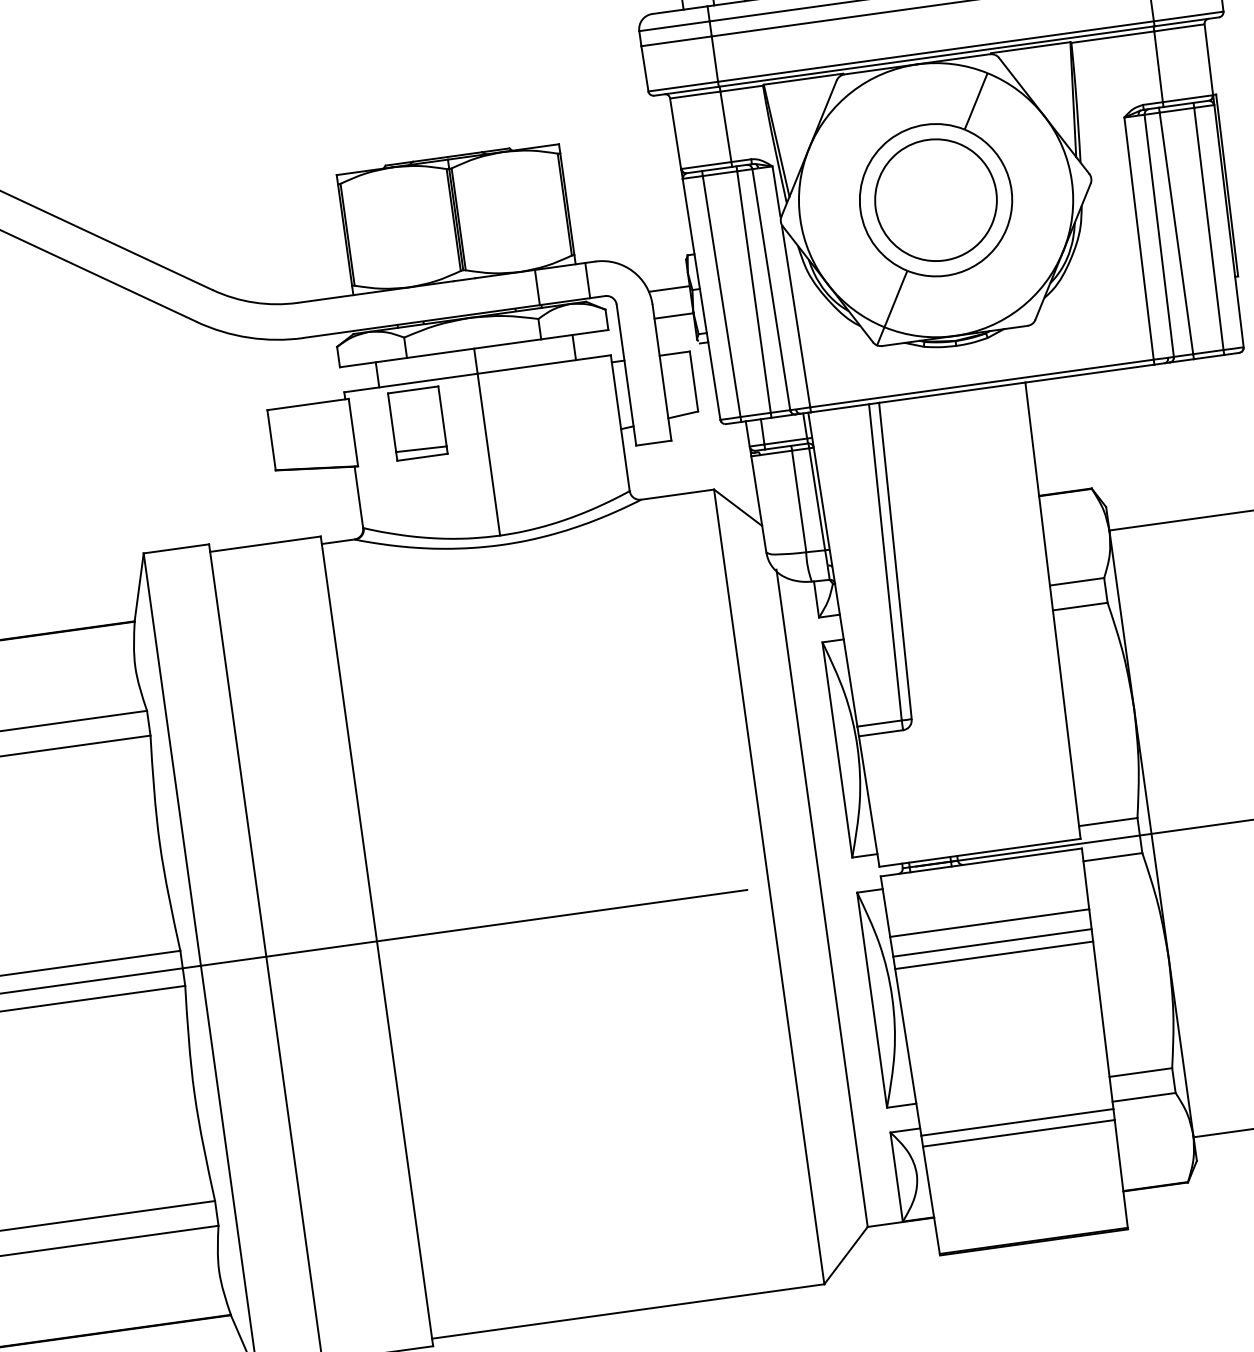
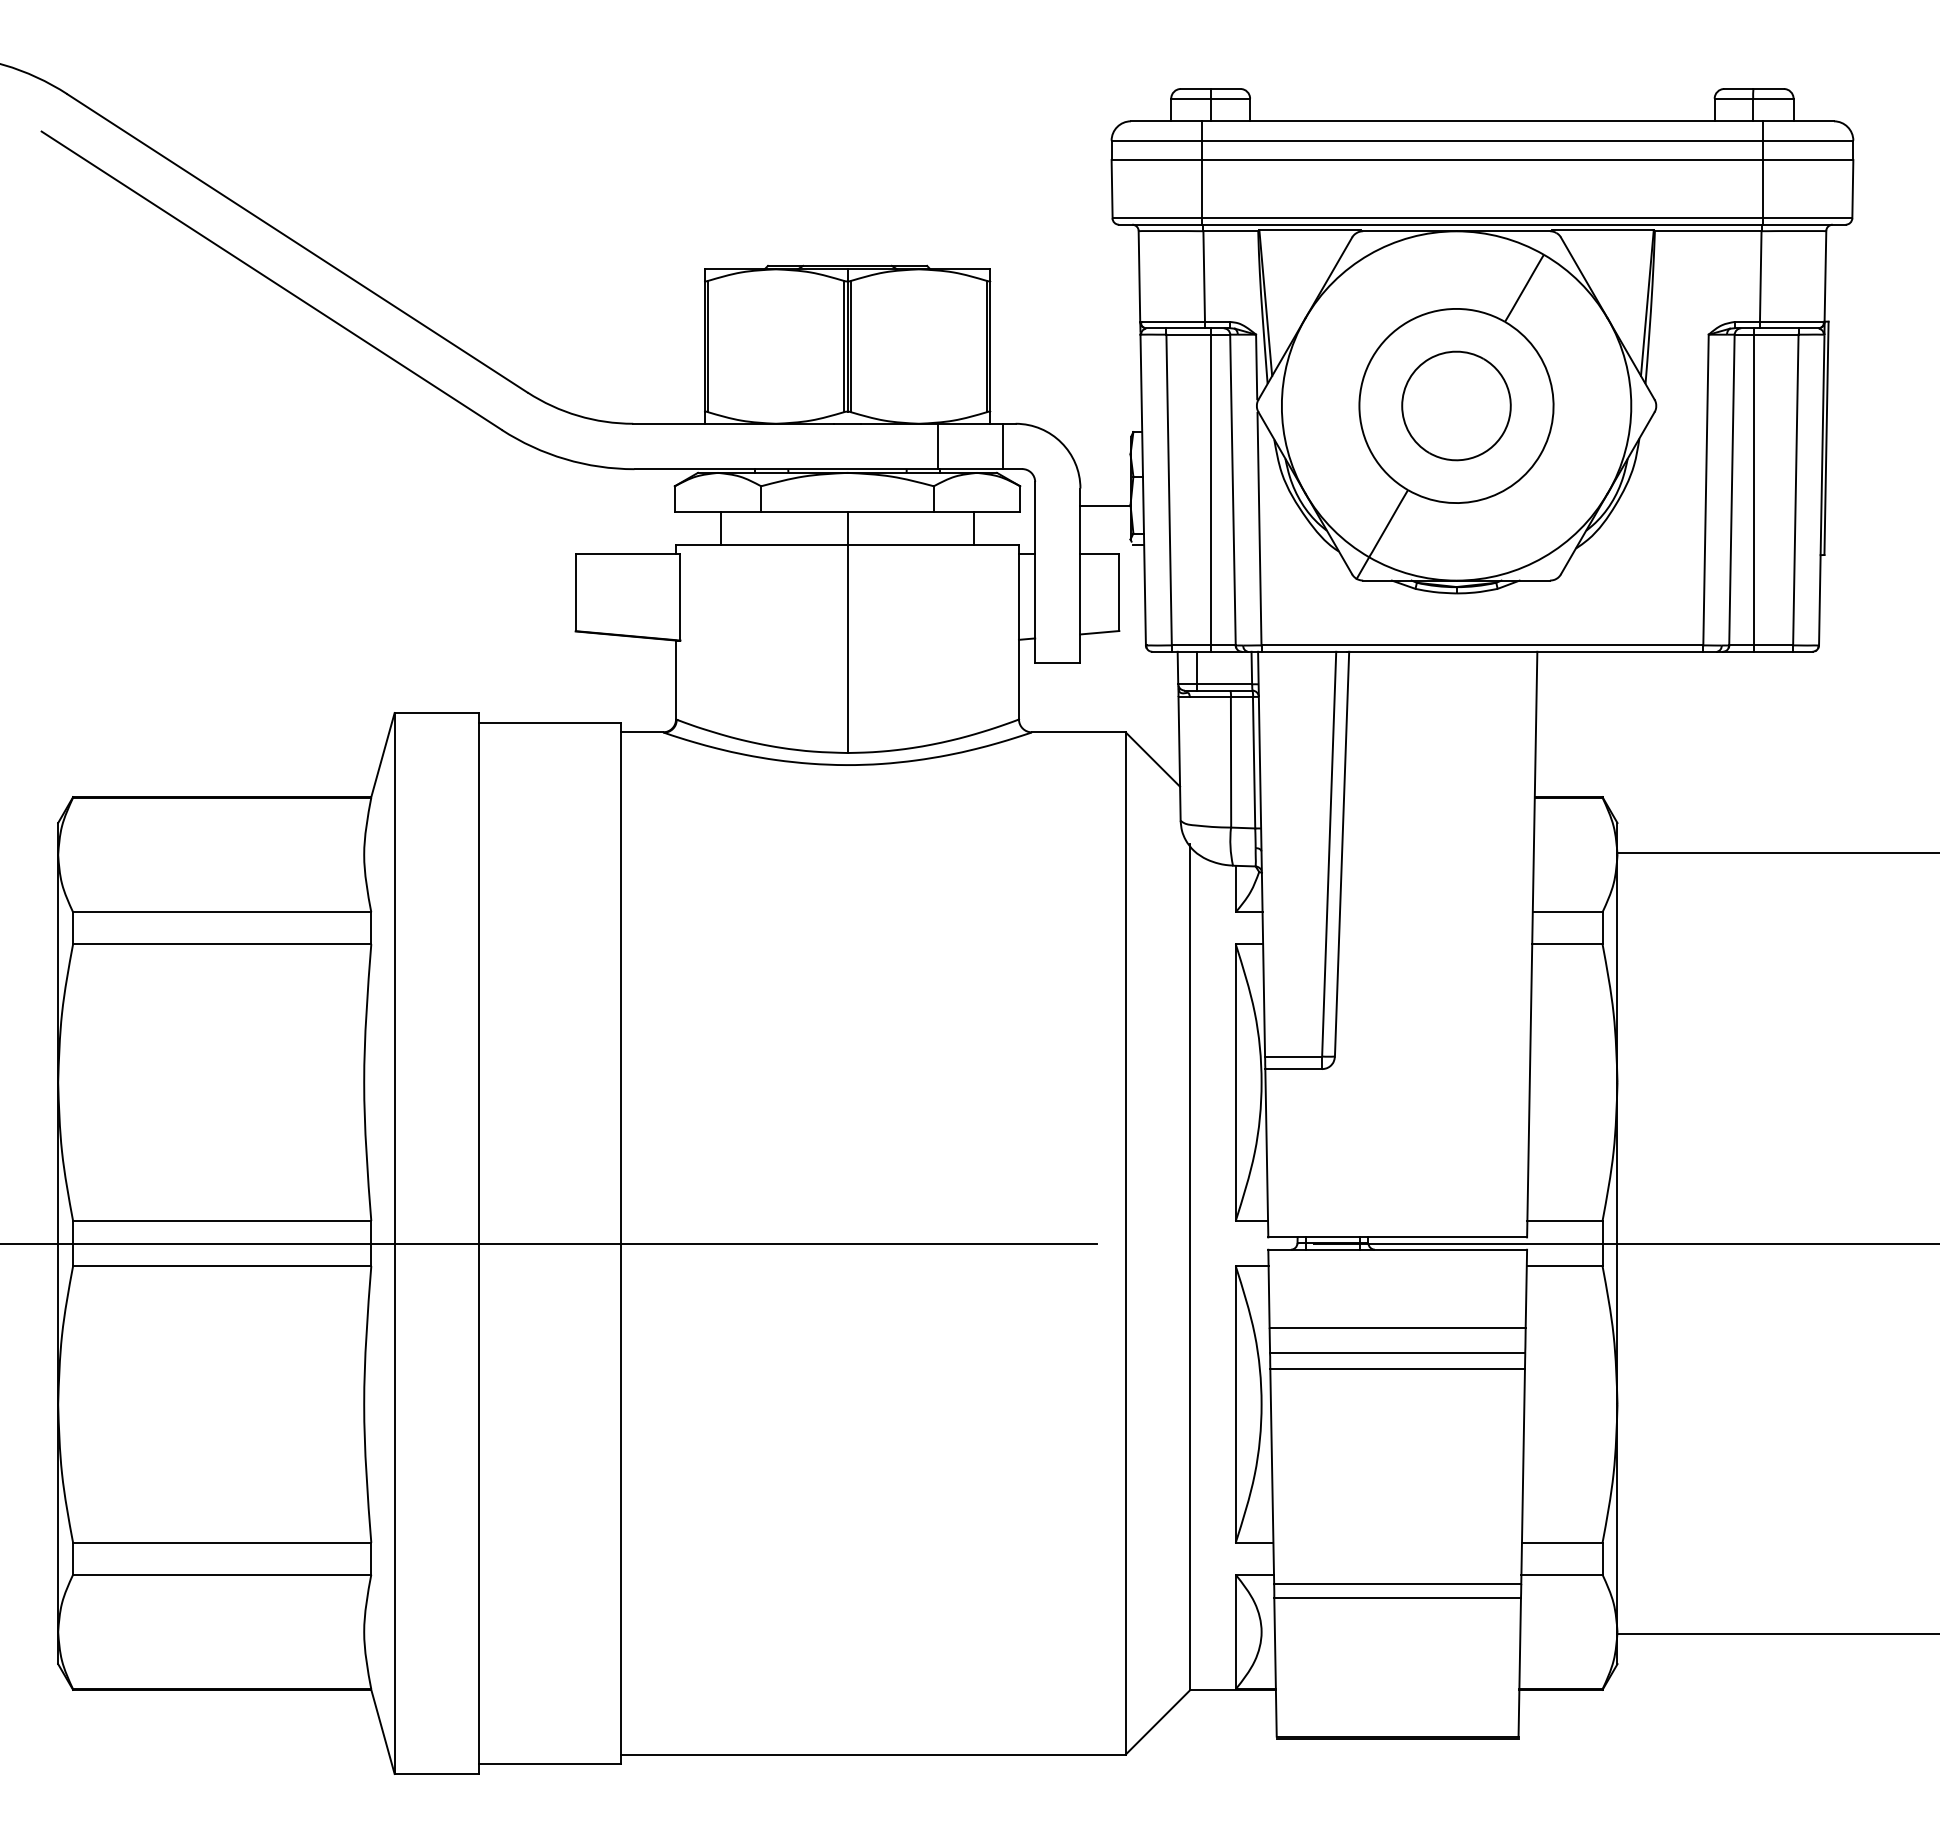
part: (935, 199) -> (1456, 405), size x0.7
line: (669, 289) -> (1104, 471), removed
part: (417, 423) -> (763, 597), removed

